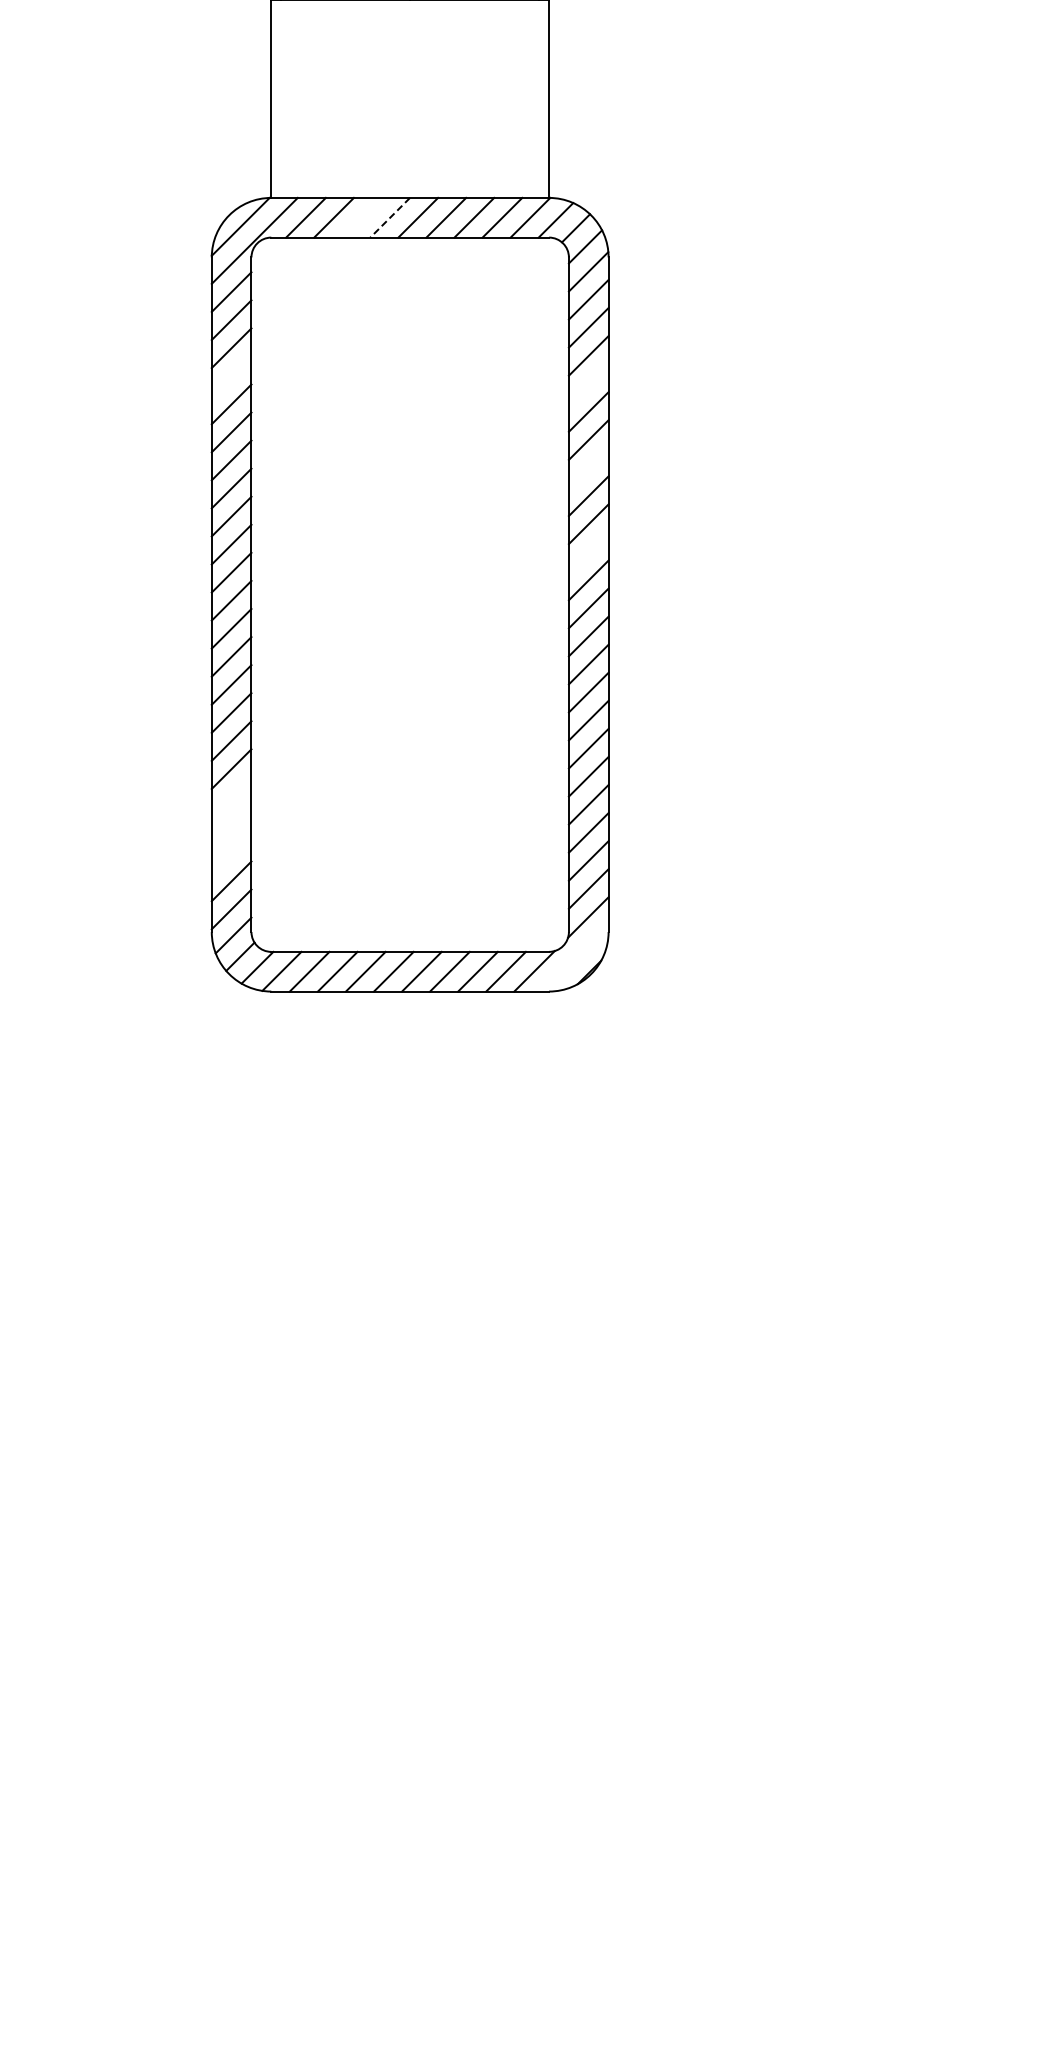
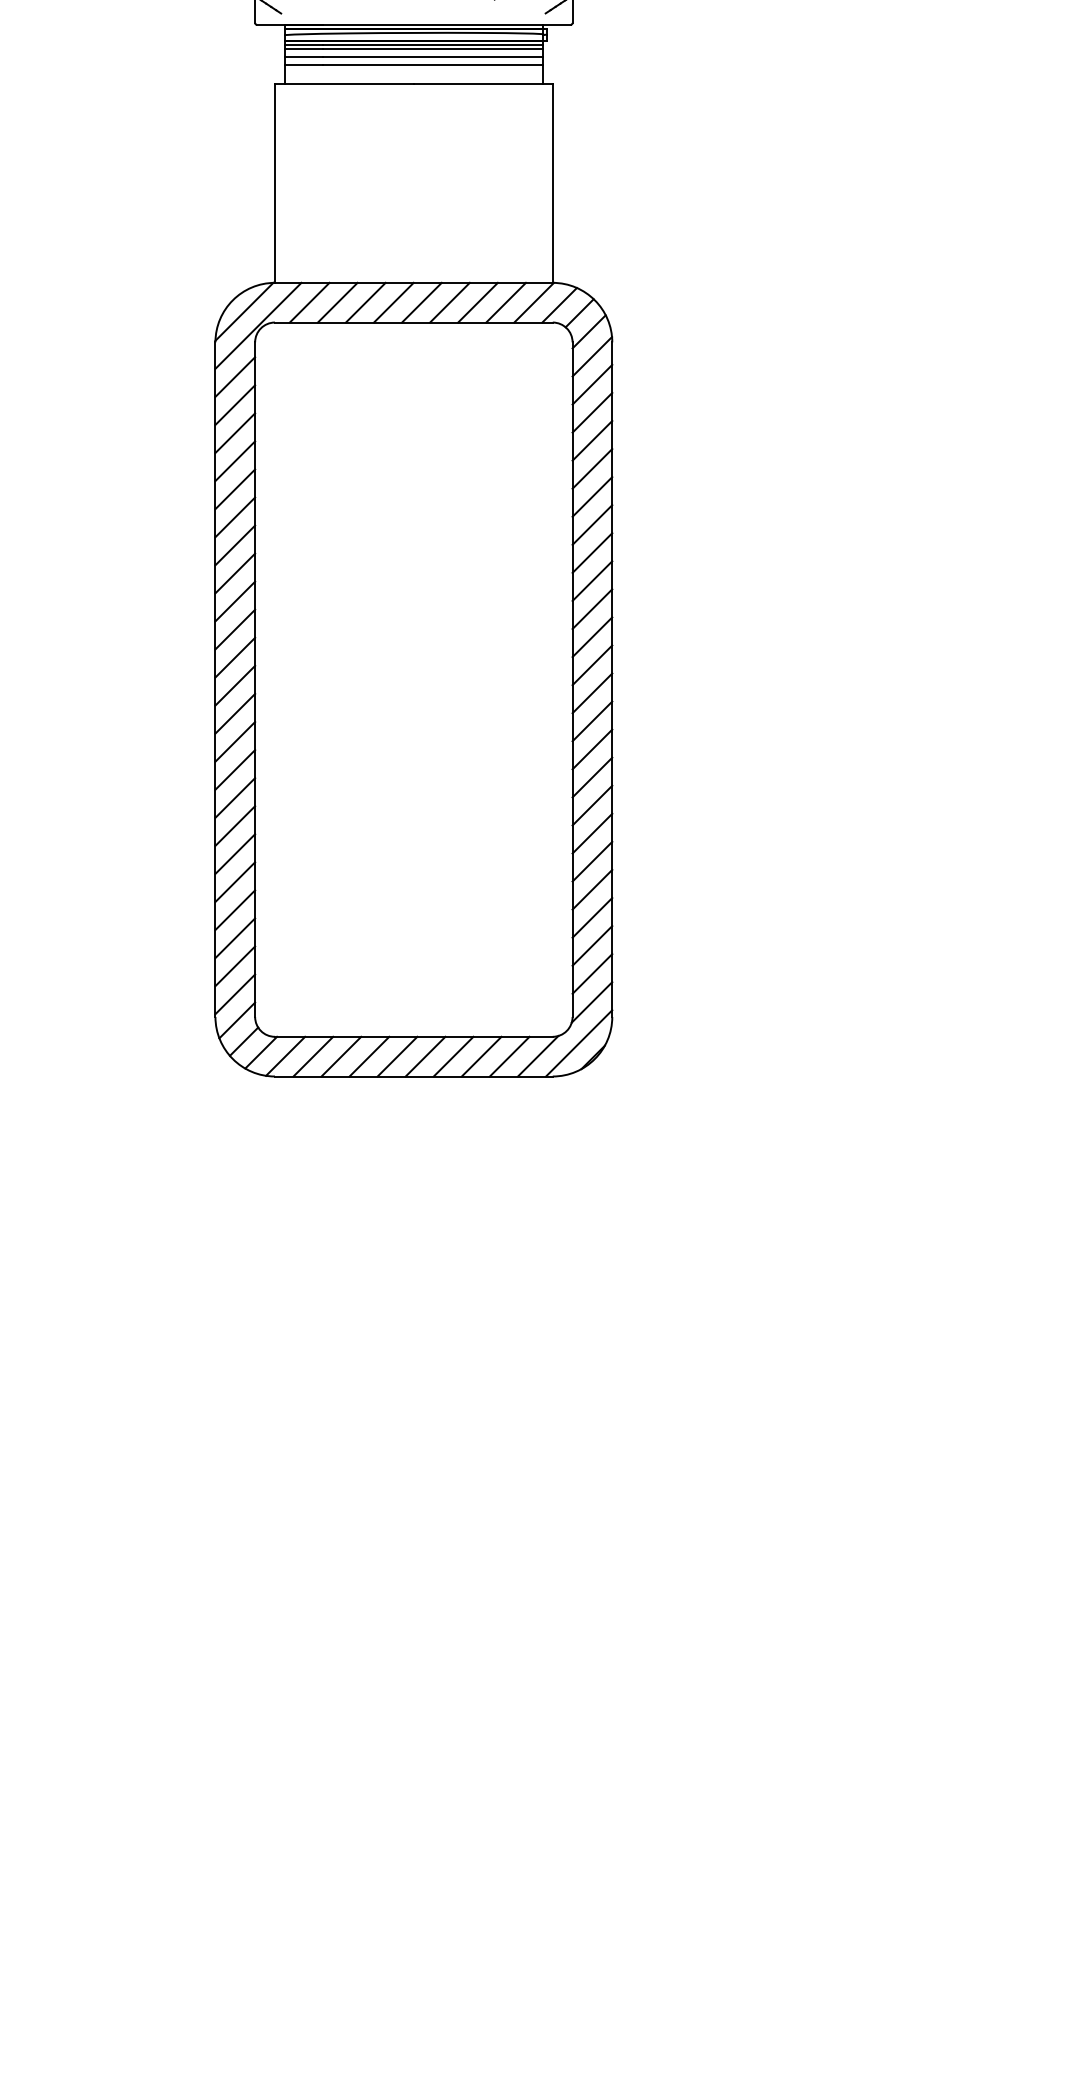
line: (361, 217) -> (365, 302), added
line: (389, 218) -> (393, 303), dashed -> solid
line: (231, 376) -> (235, 461), added
line: (588, 383) -> (592, 468), added
line: (588, 467) -> (592, 552), added
line: (588, 552) -> (592, 637), added
line: (231, 796) -> (235, 881), added
line: (231, 825) -> (235, 910), added
line: (231, 853) -> (235, 938), added
line: (575, 958) -> (579, 1043), added

